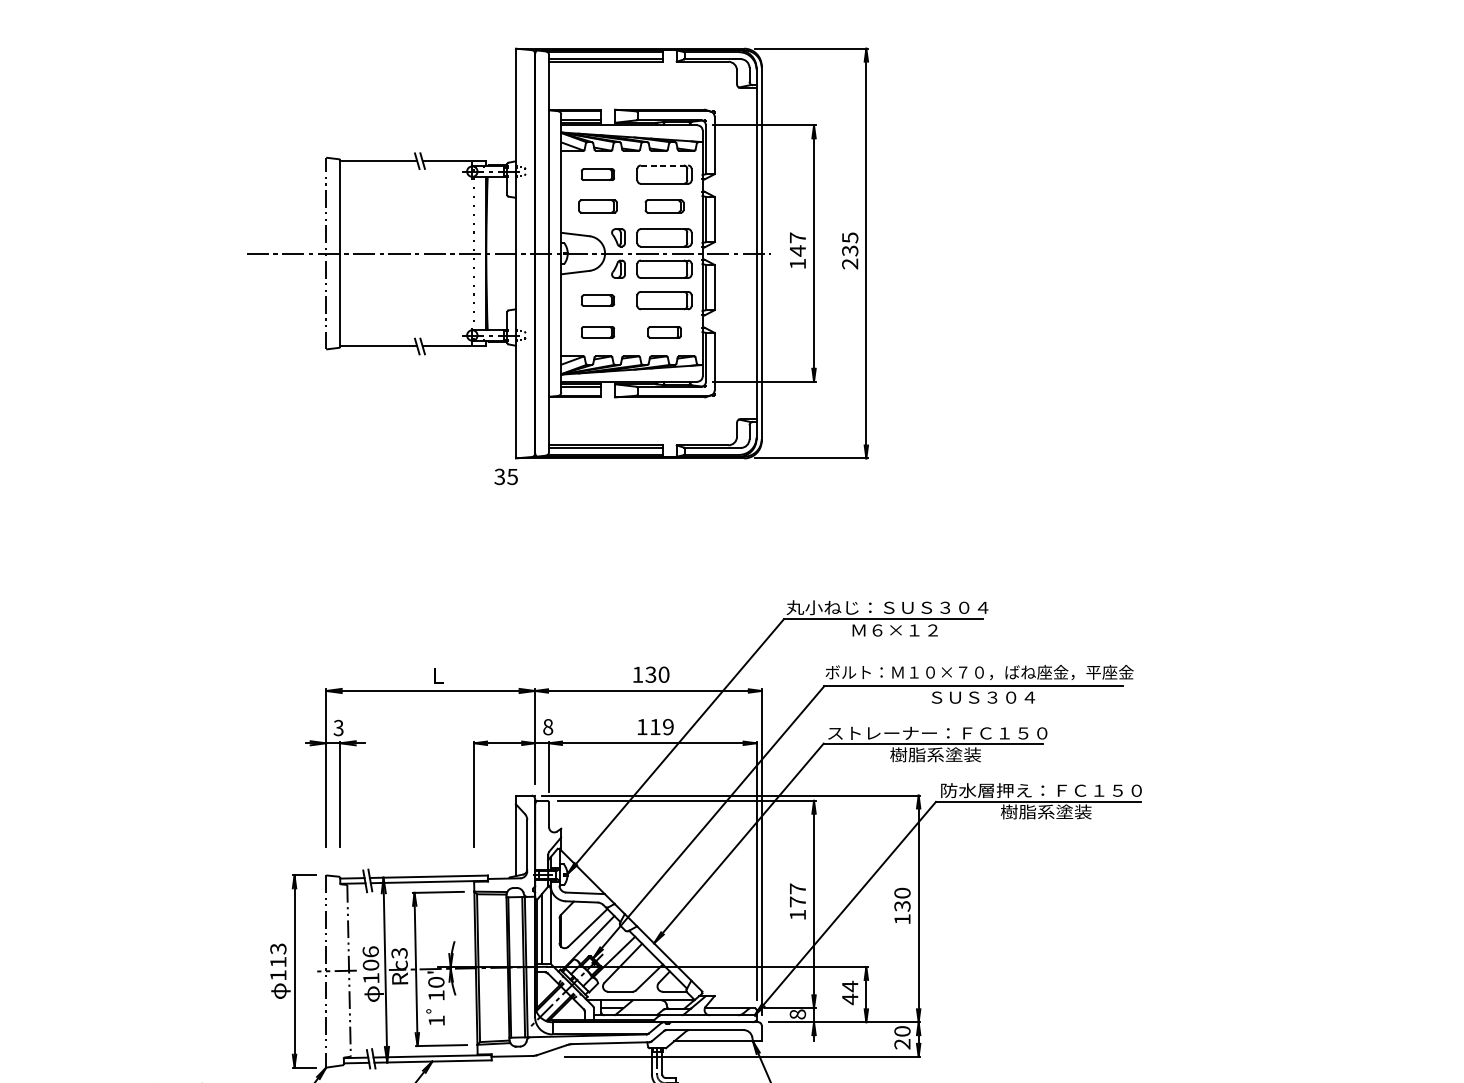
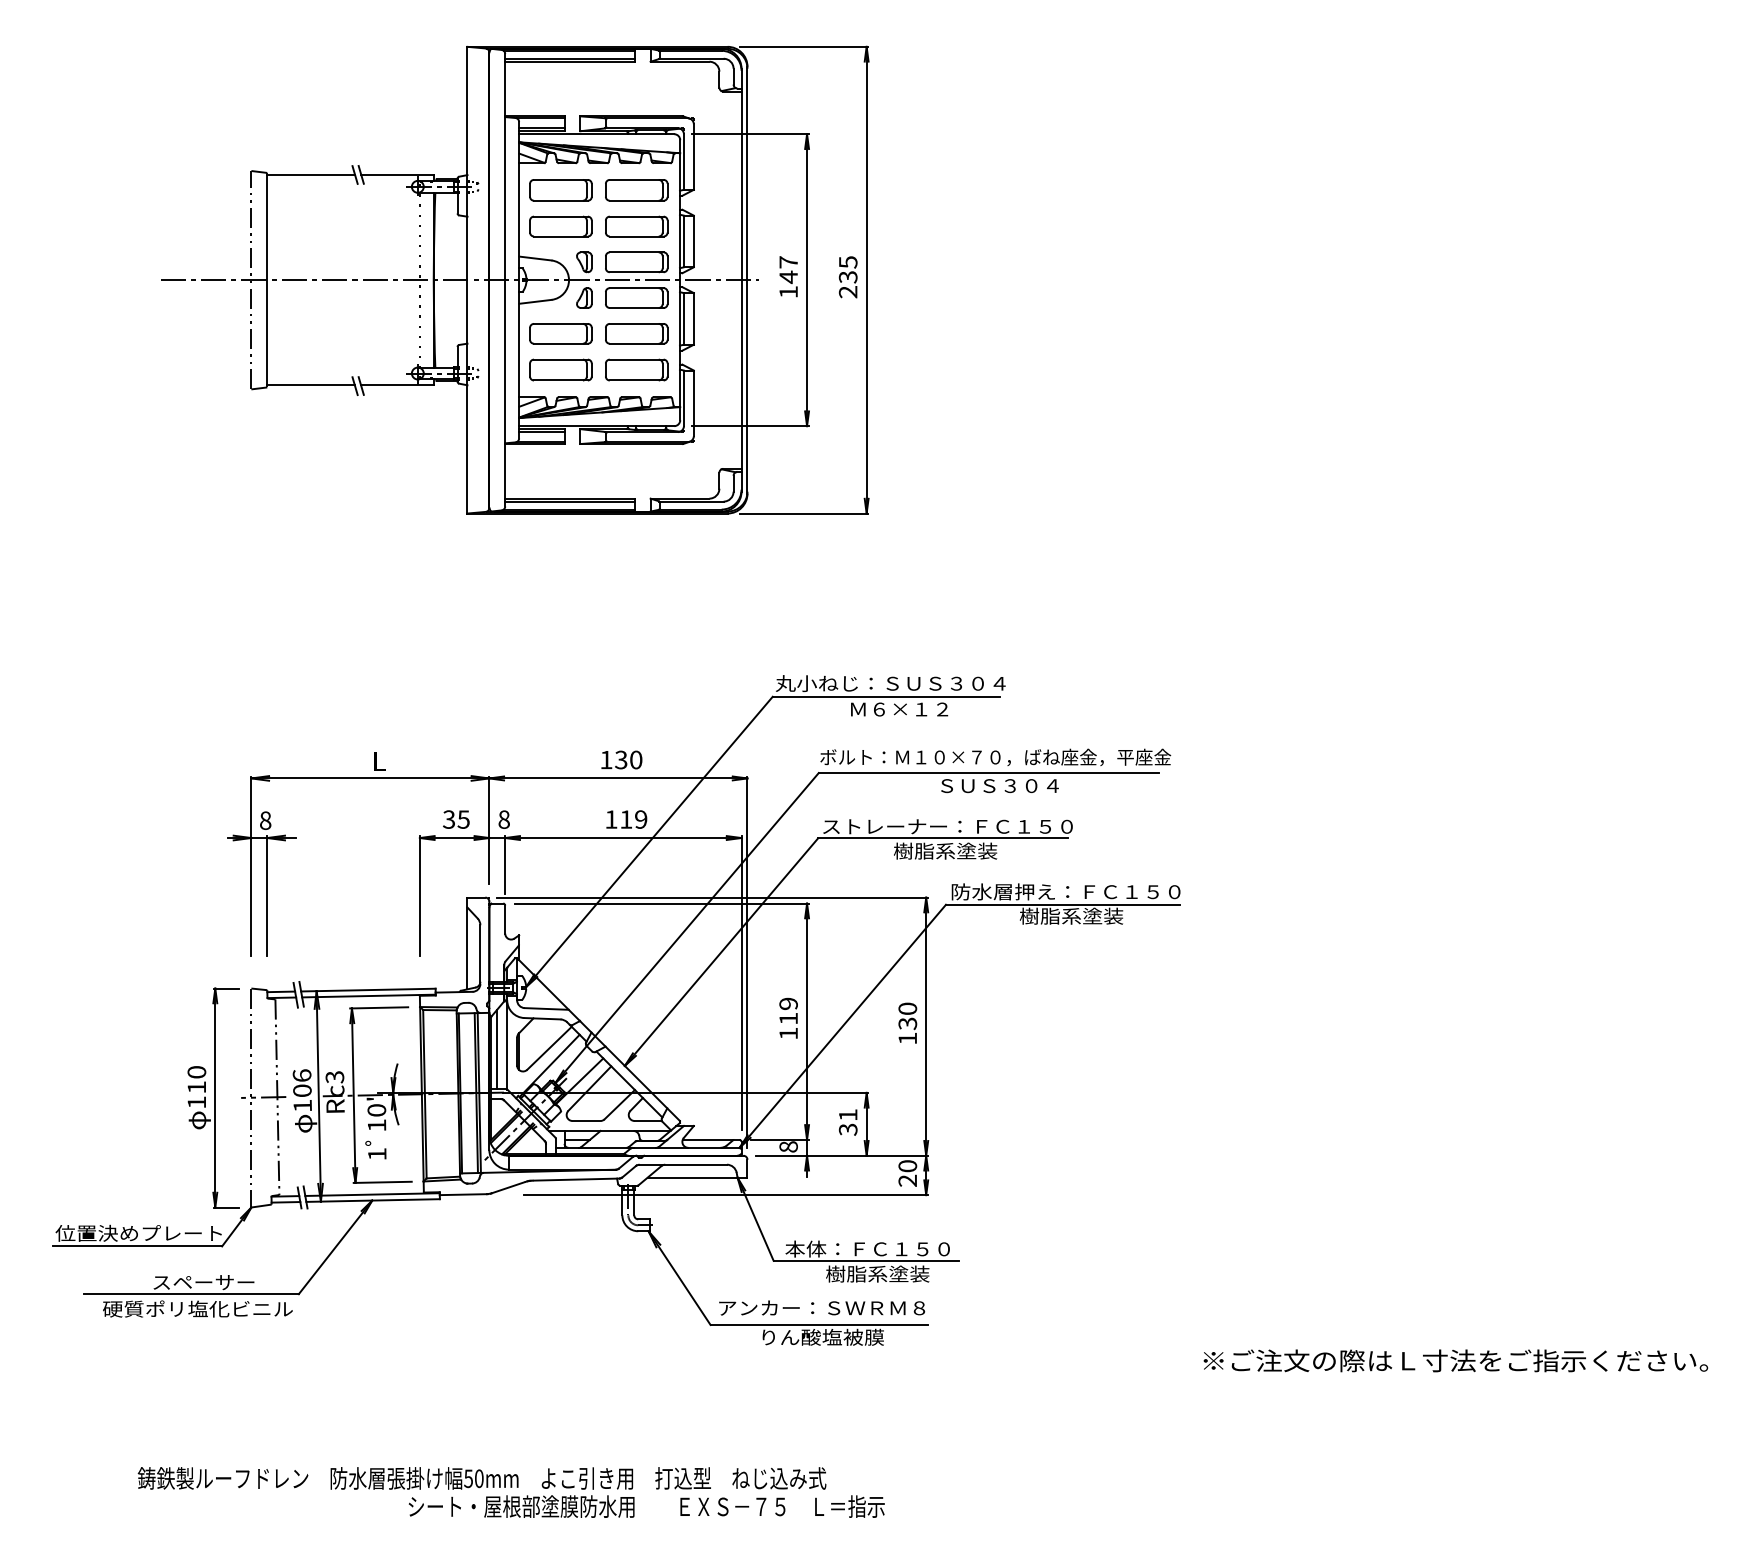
line: (664, 165) -> (636, 179), dashed -> solid
part: (597, 174) -> (560, 190), size x1.67
part: (597, 206) -> (560, 226), size x1.43
part: (664, 206) -> (636, 226), size x1.43
part: (597, 300) -> (560, 333), size x1.67
part: (597, 331) -> (560, 369), size x1.67
part: (664, 331) -> (636, 369), size x1.67
text: (506, 476) -> (456, 819), moved
text: (338, 727) -> (265, 820), 3 -> 8
text: (797, 894) -> (788, 1010), 177 -> 119
text: (278, 949) -> (196, 1072), 113 -> 110
text: (849, 993) -> (847, 1122), 44 -> 31

